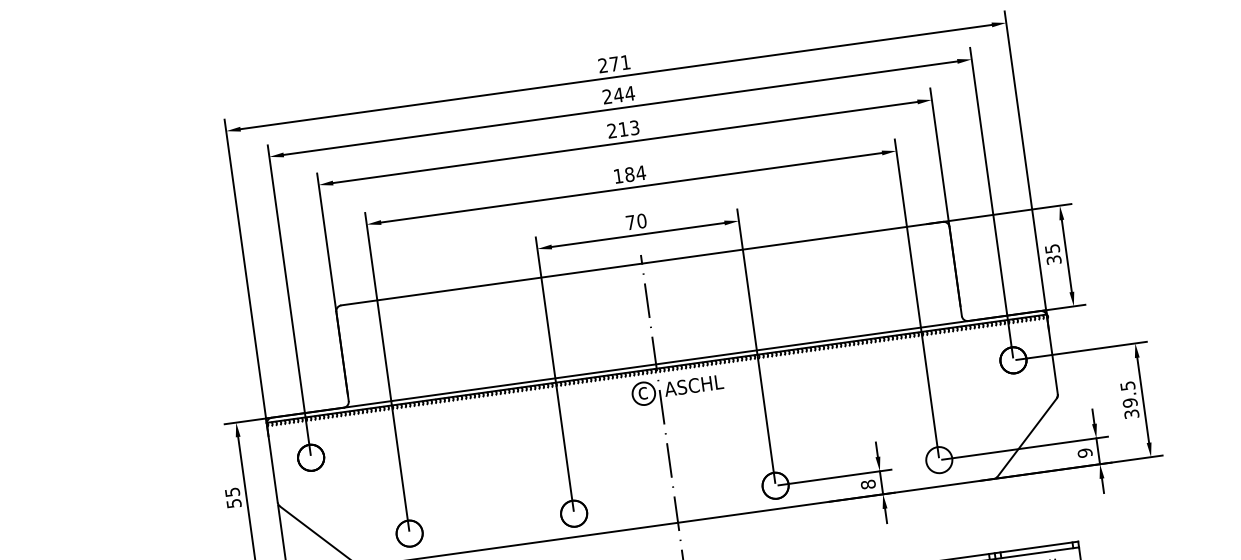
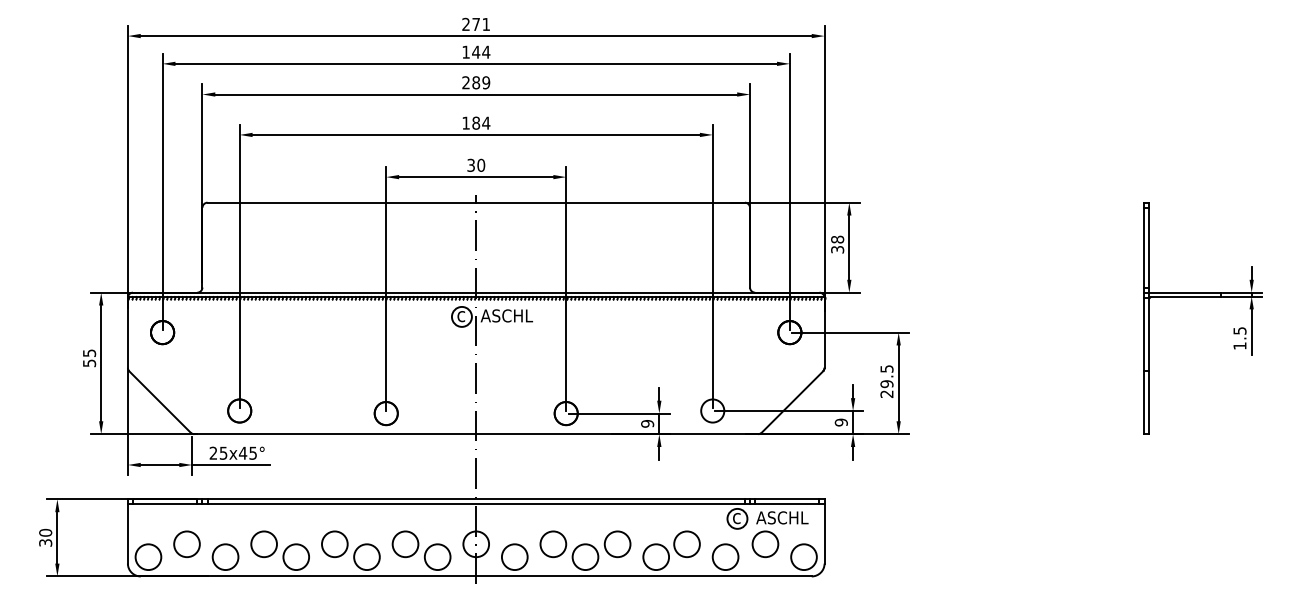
text: (606, 96) -> (465, 51), 244 -> 144
text: (629, 128) -> (481, 82), 213 -> 289
text: (629, 221) -> (470, 164), 70 -> 30
text: (1052, 248) -> (837, 239), 35 -> 38
text: (1132, 413) -> (887, 393), 39.5 -> 29.5
text: (868, 484) -> (647, 423), 8 -> 9

